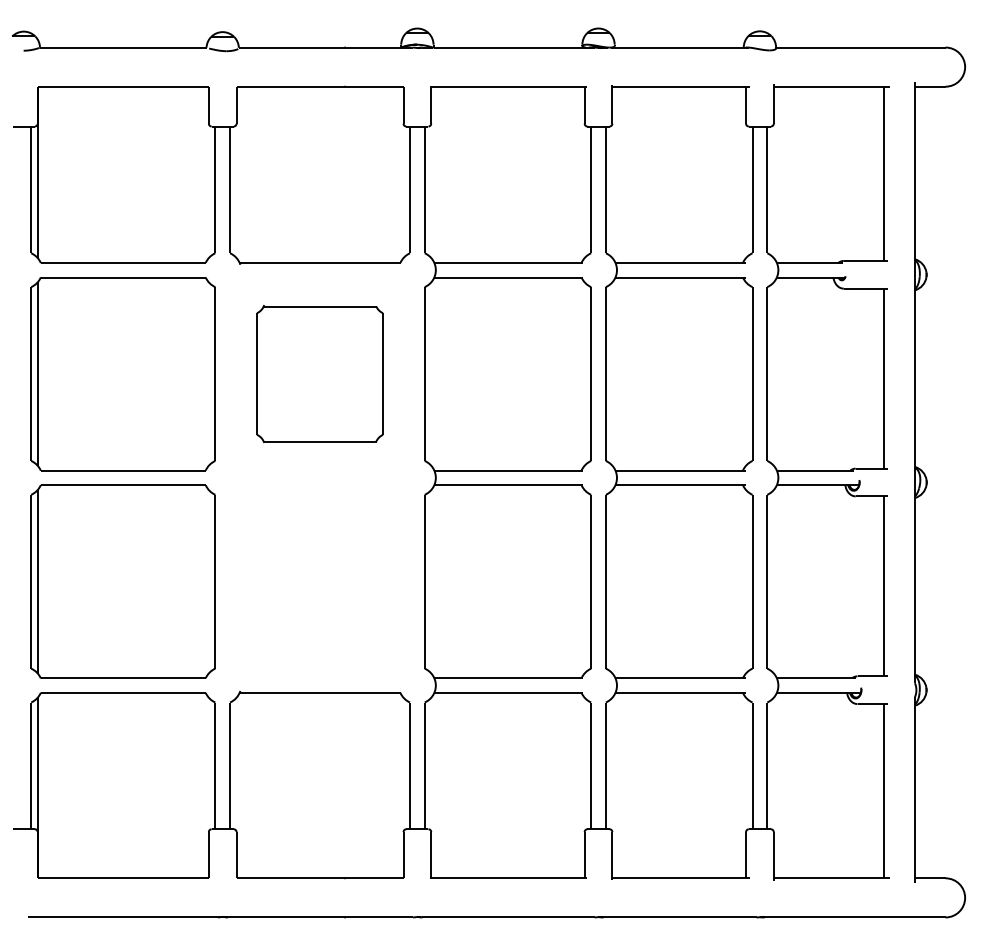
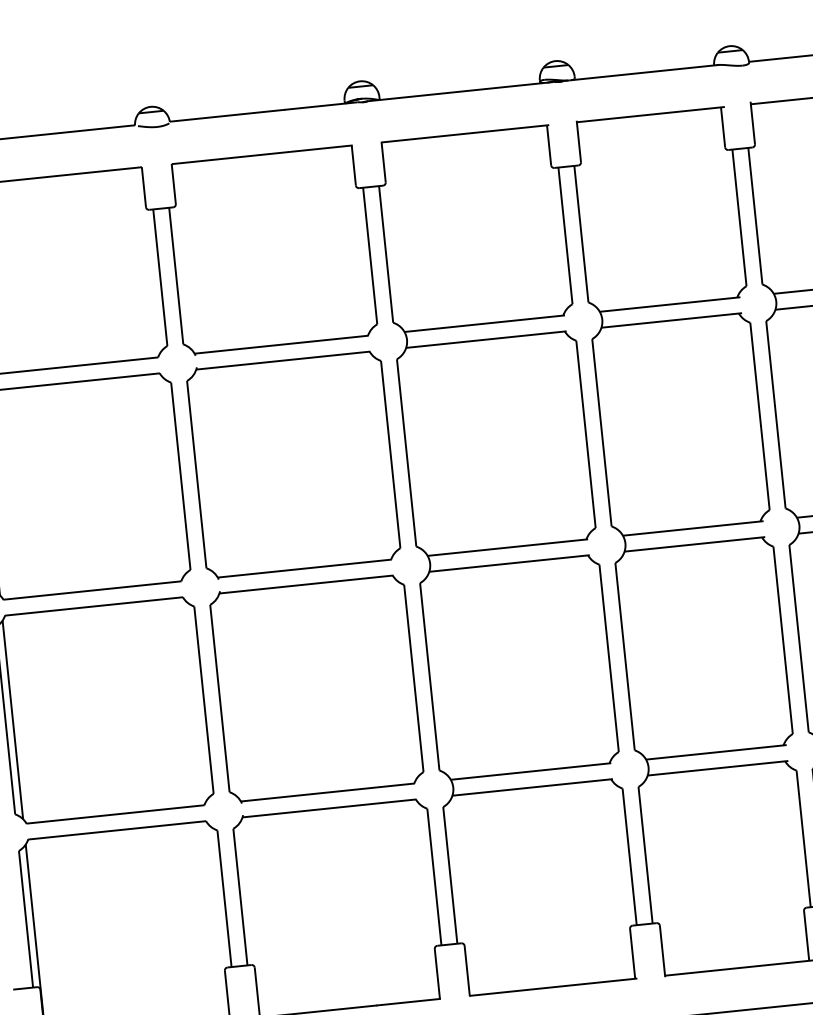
part: (319, 373) -> (293, 464), size x1.43
part: (319, 581) -> (316, 688), added

